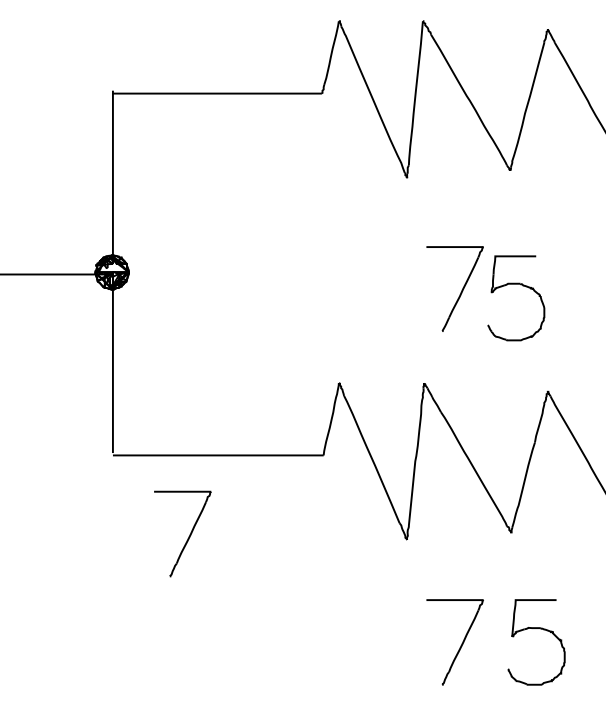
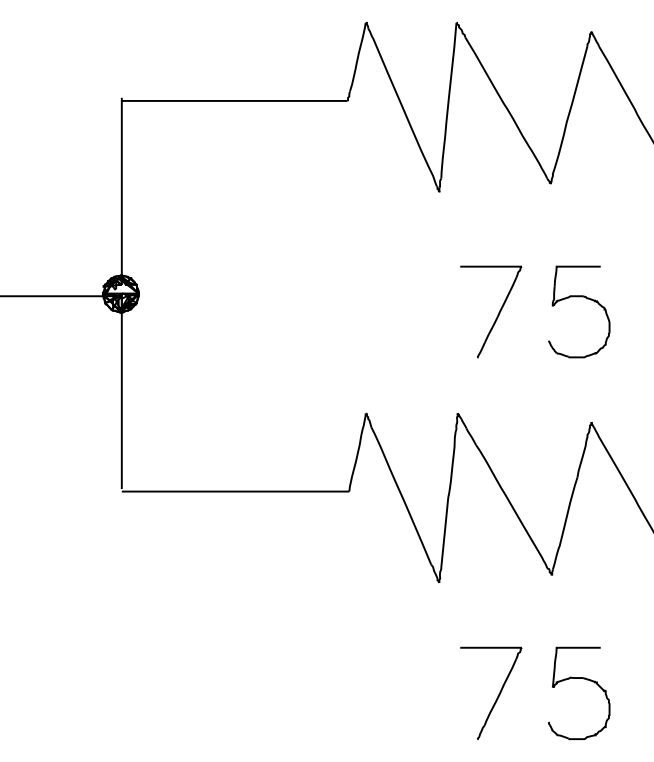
part: (516, 284) -> (579, 297), moved
part: (188, 536) -> (203, 579), removed

